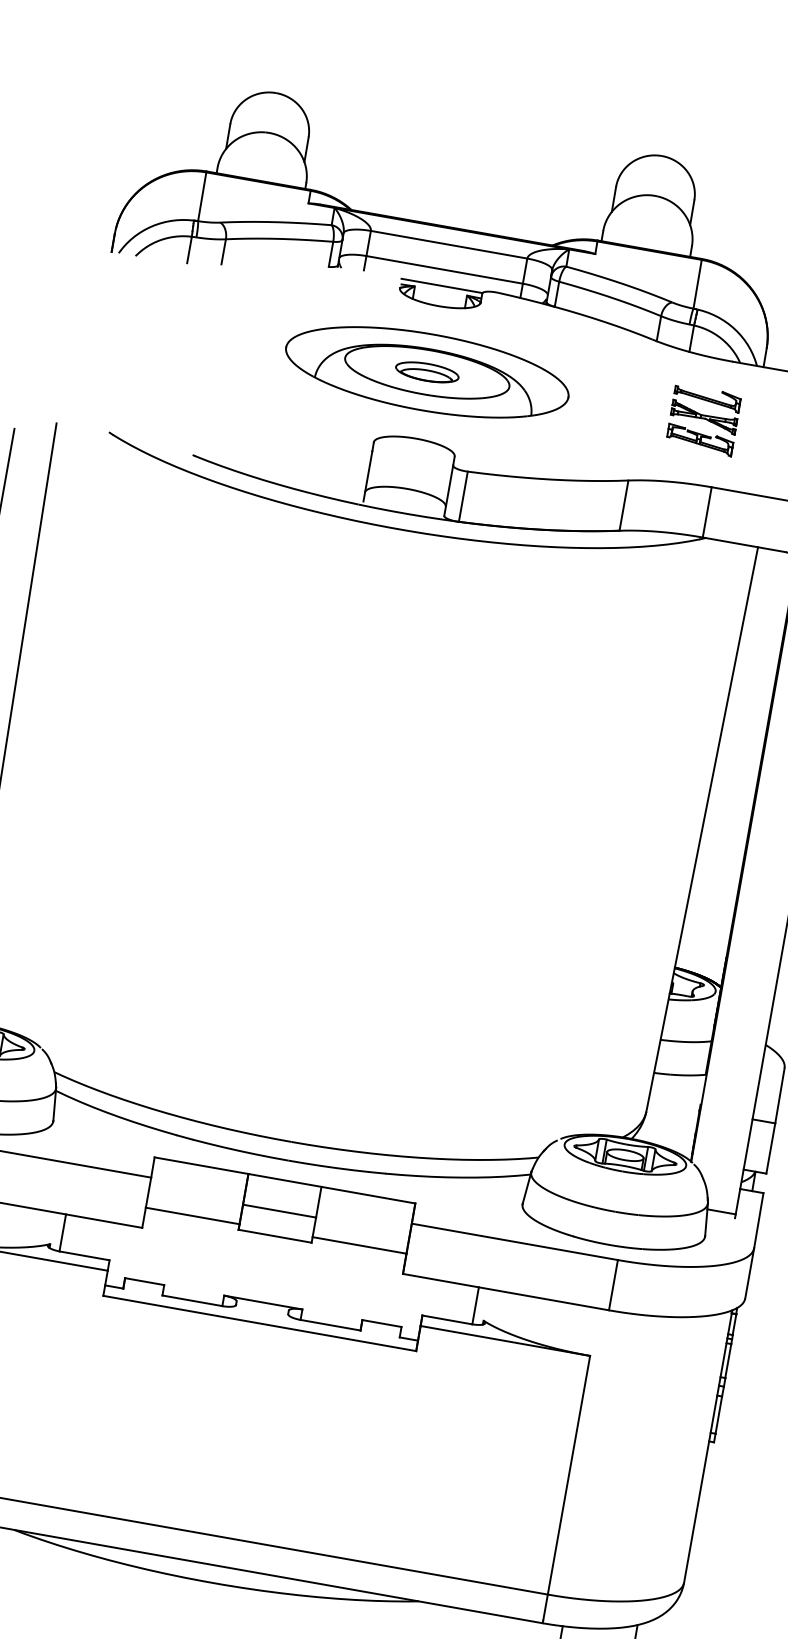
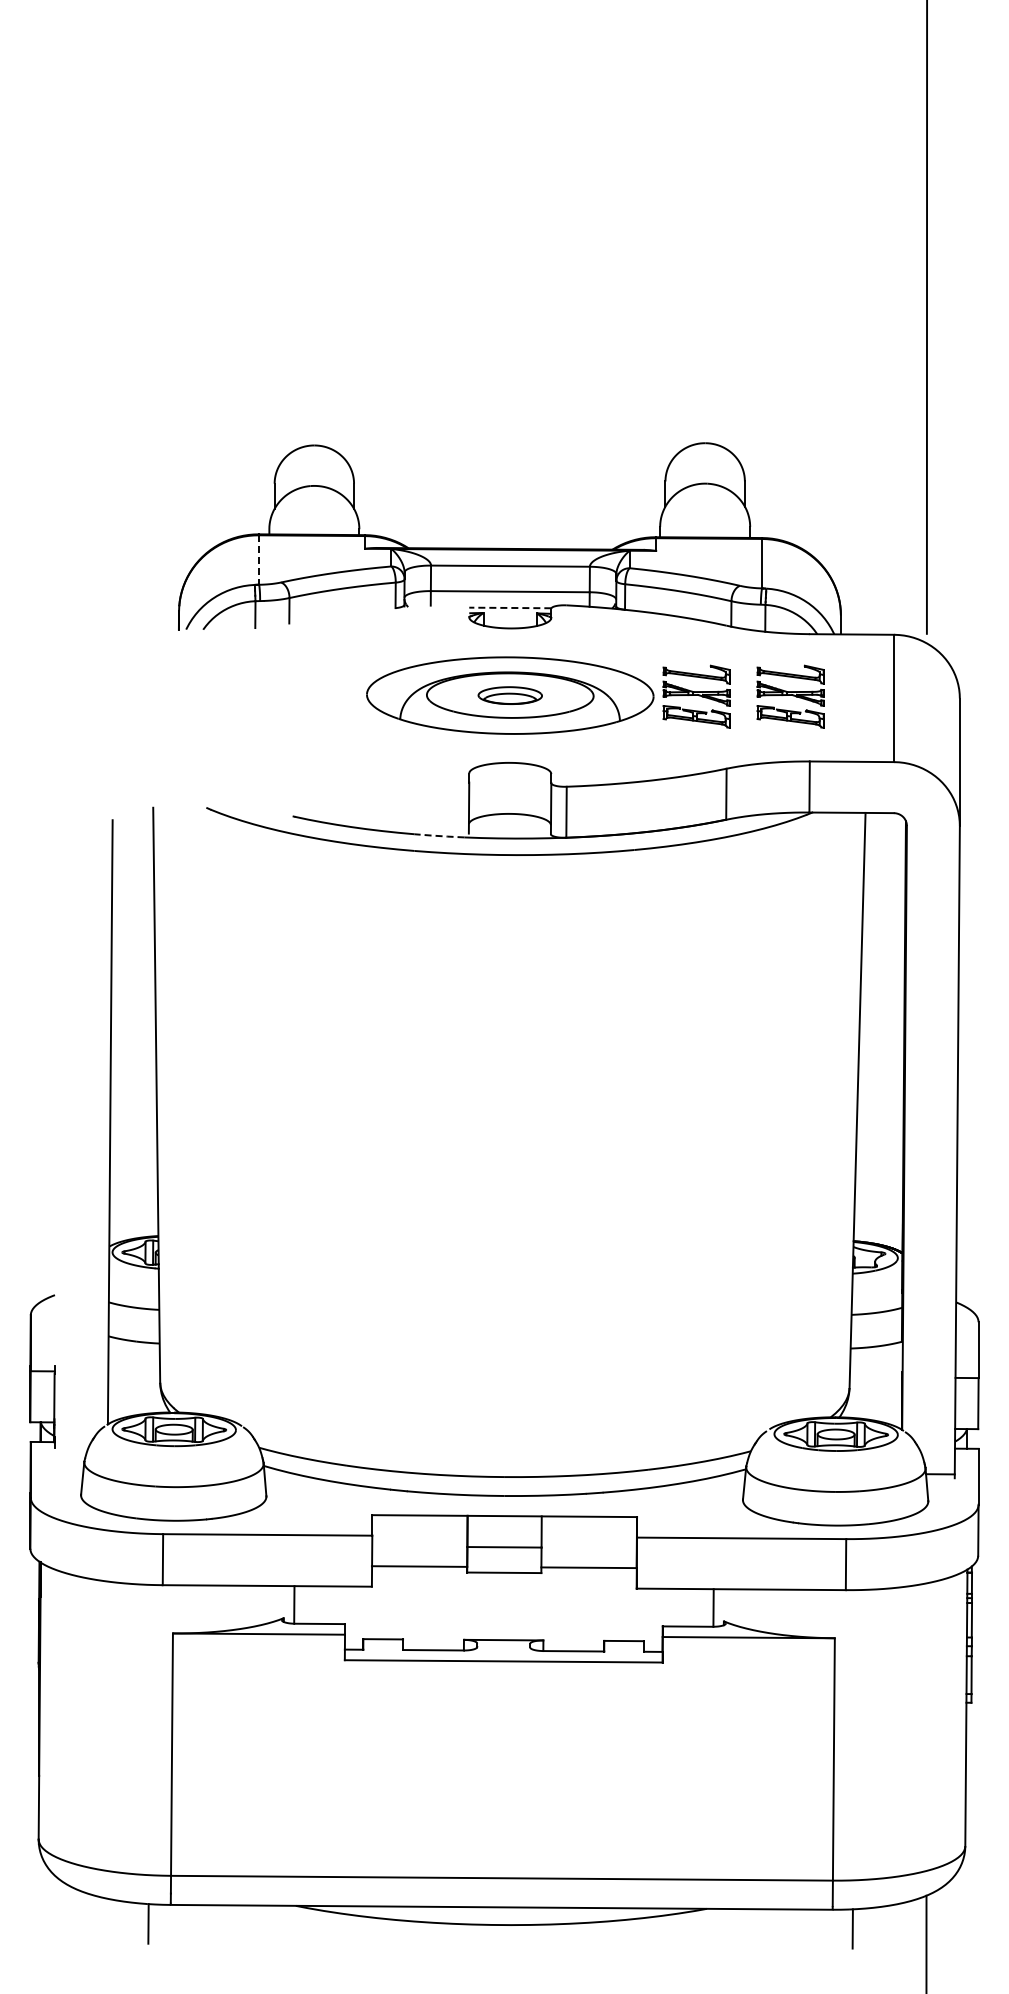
line: (202, 197) -> (259, 560), solid -> dashed
line: (441, 285) -> (509, 607), solid -> dashed
part: (610, 404) -> (696, 696), added
line: (333, 499) -> (438, 836), solid -> dashed

